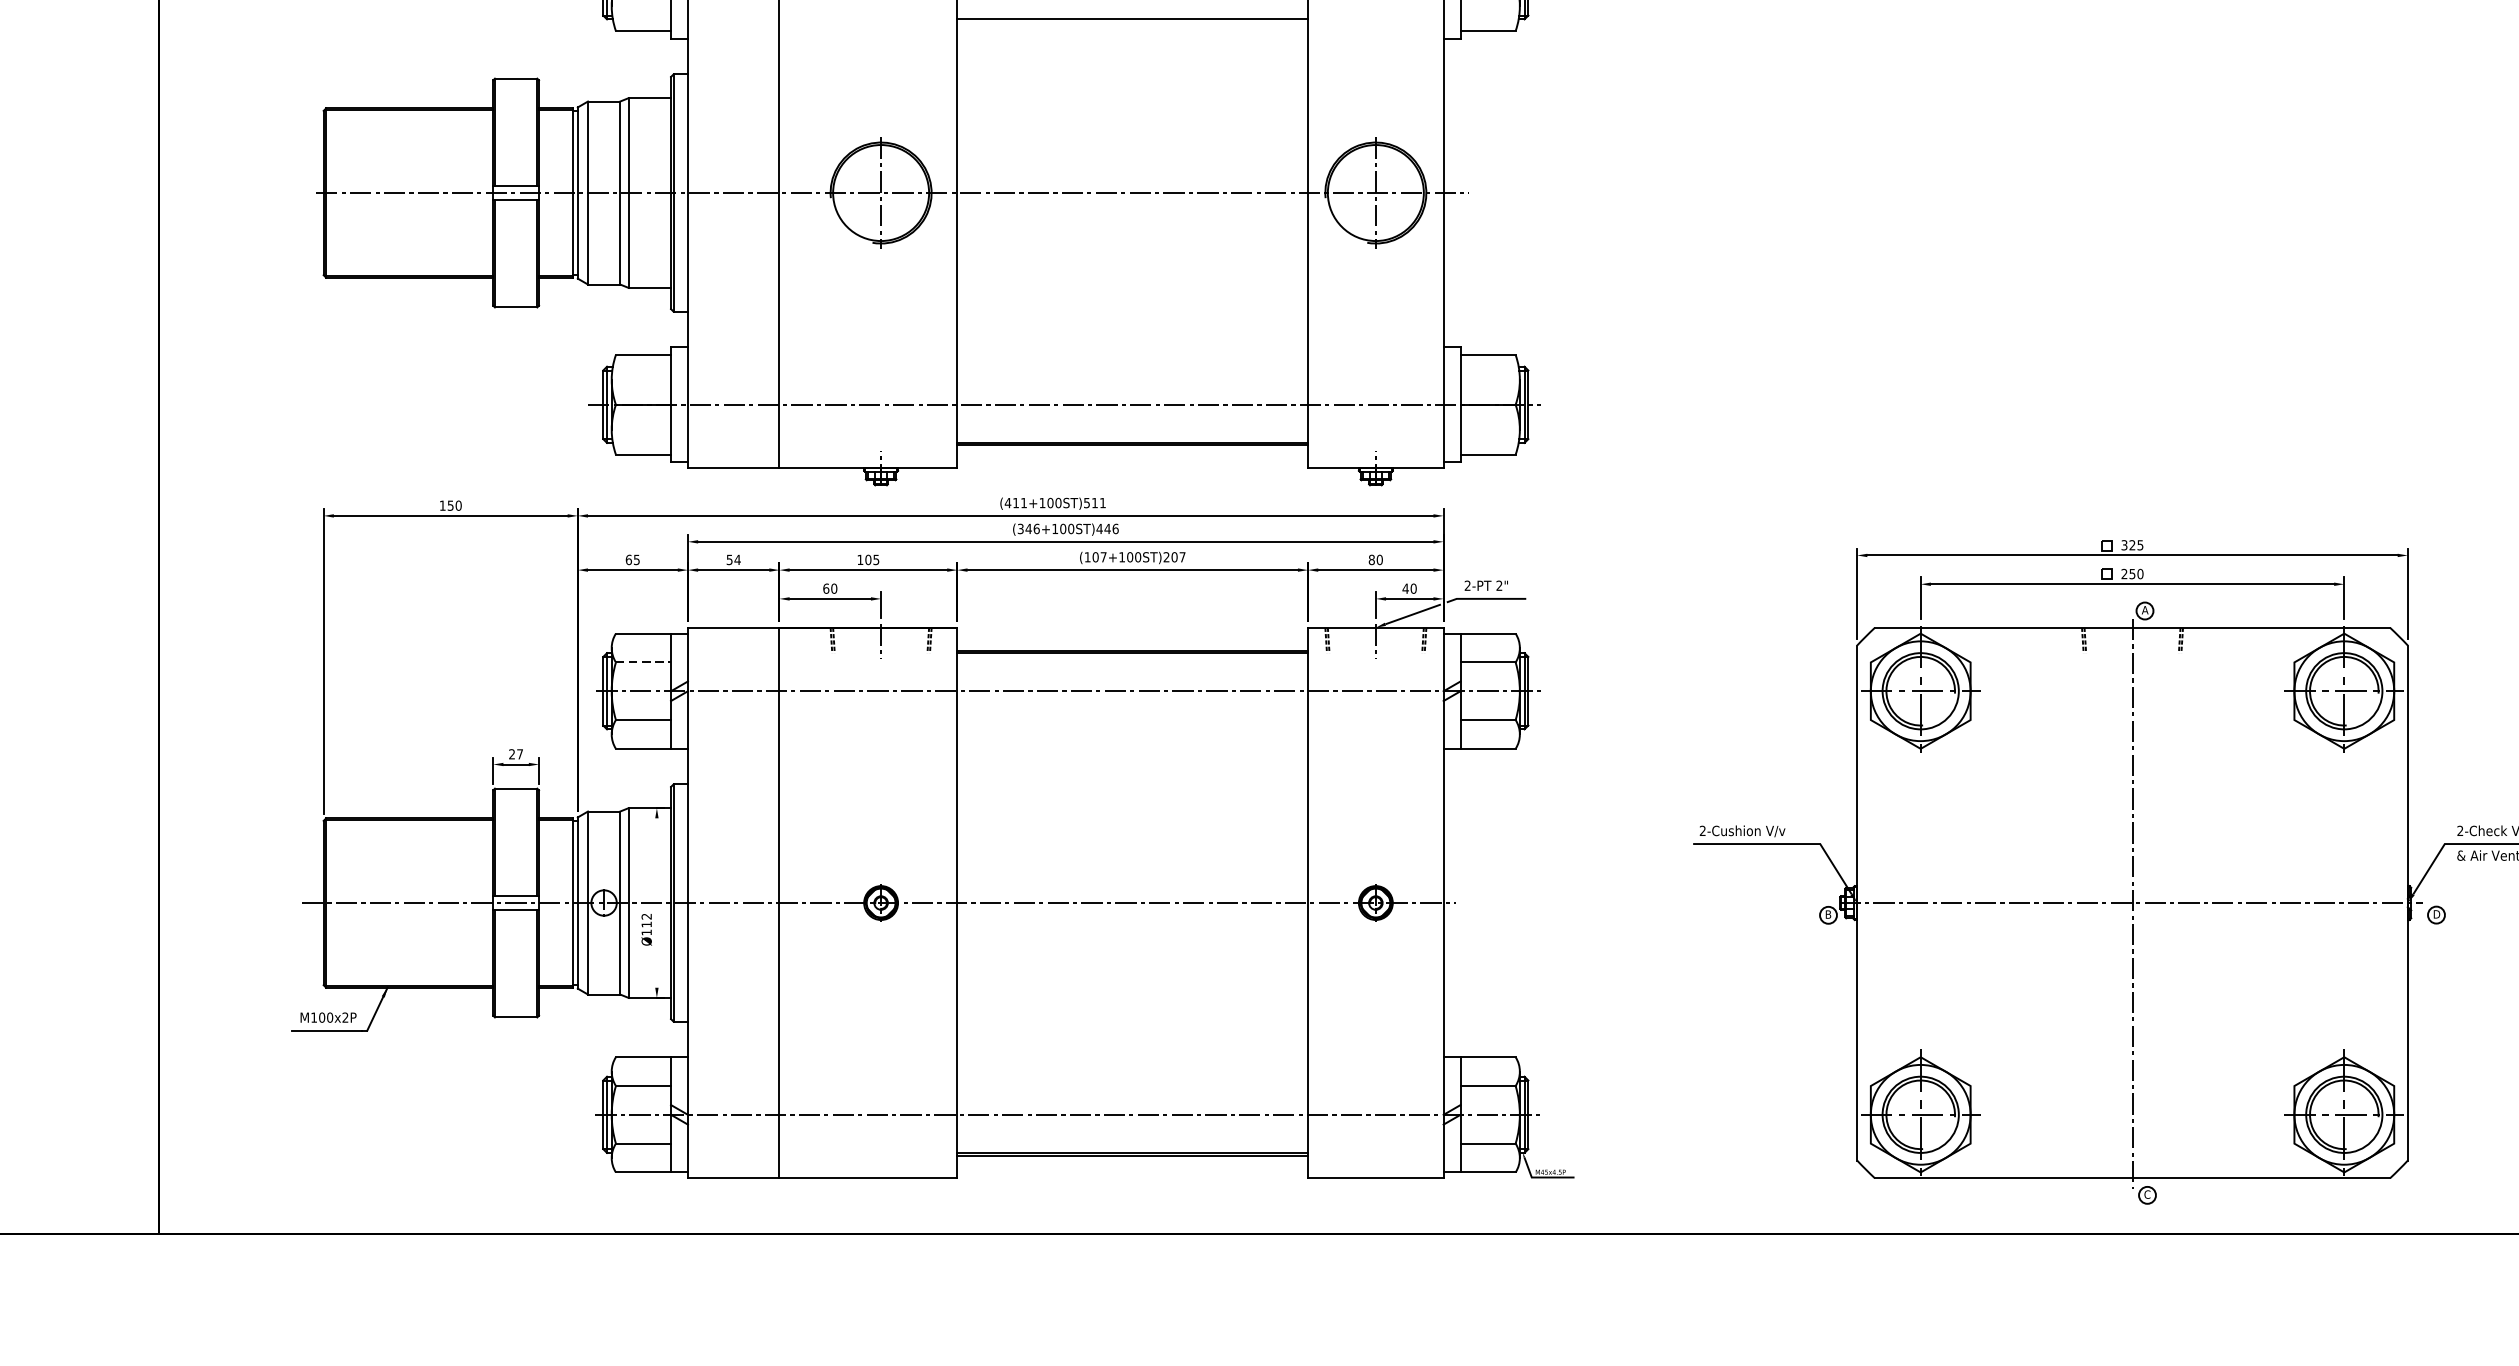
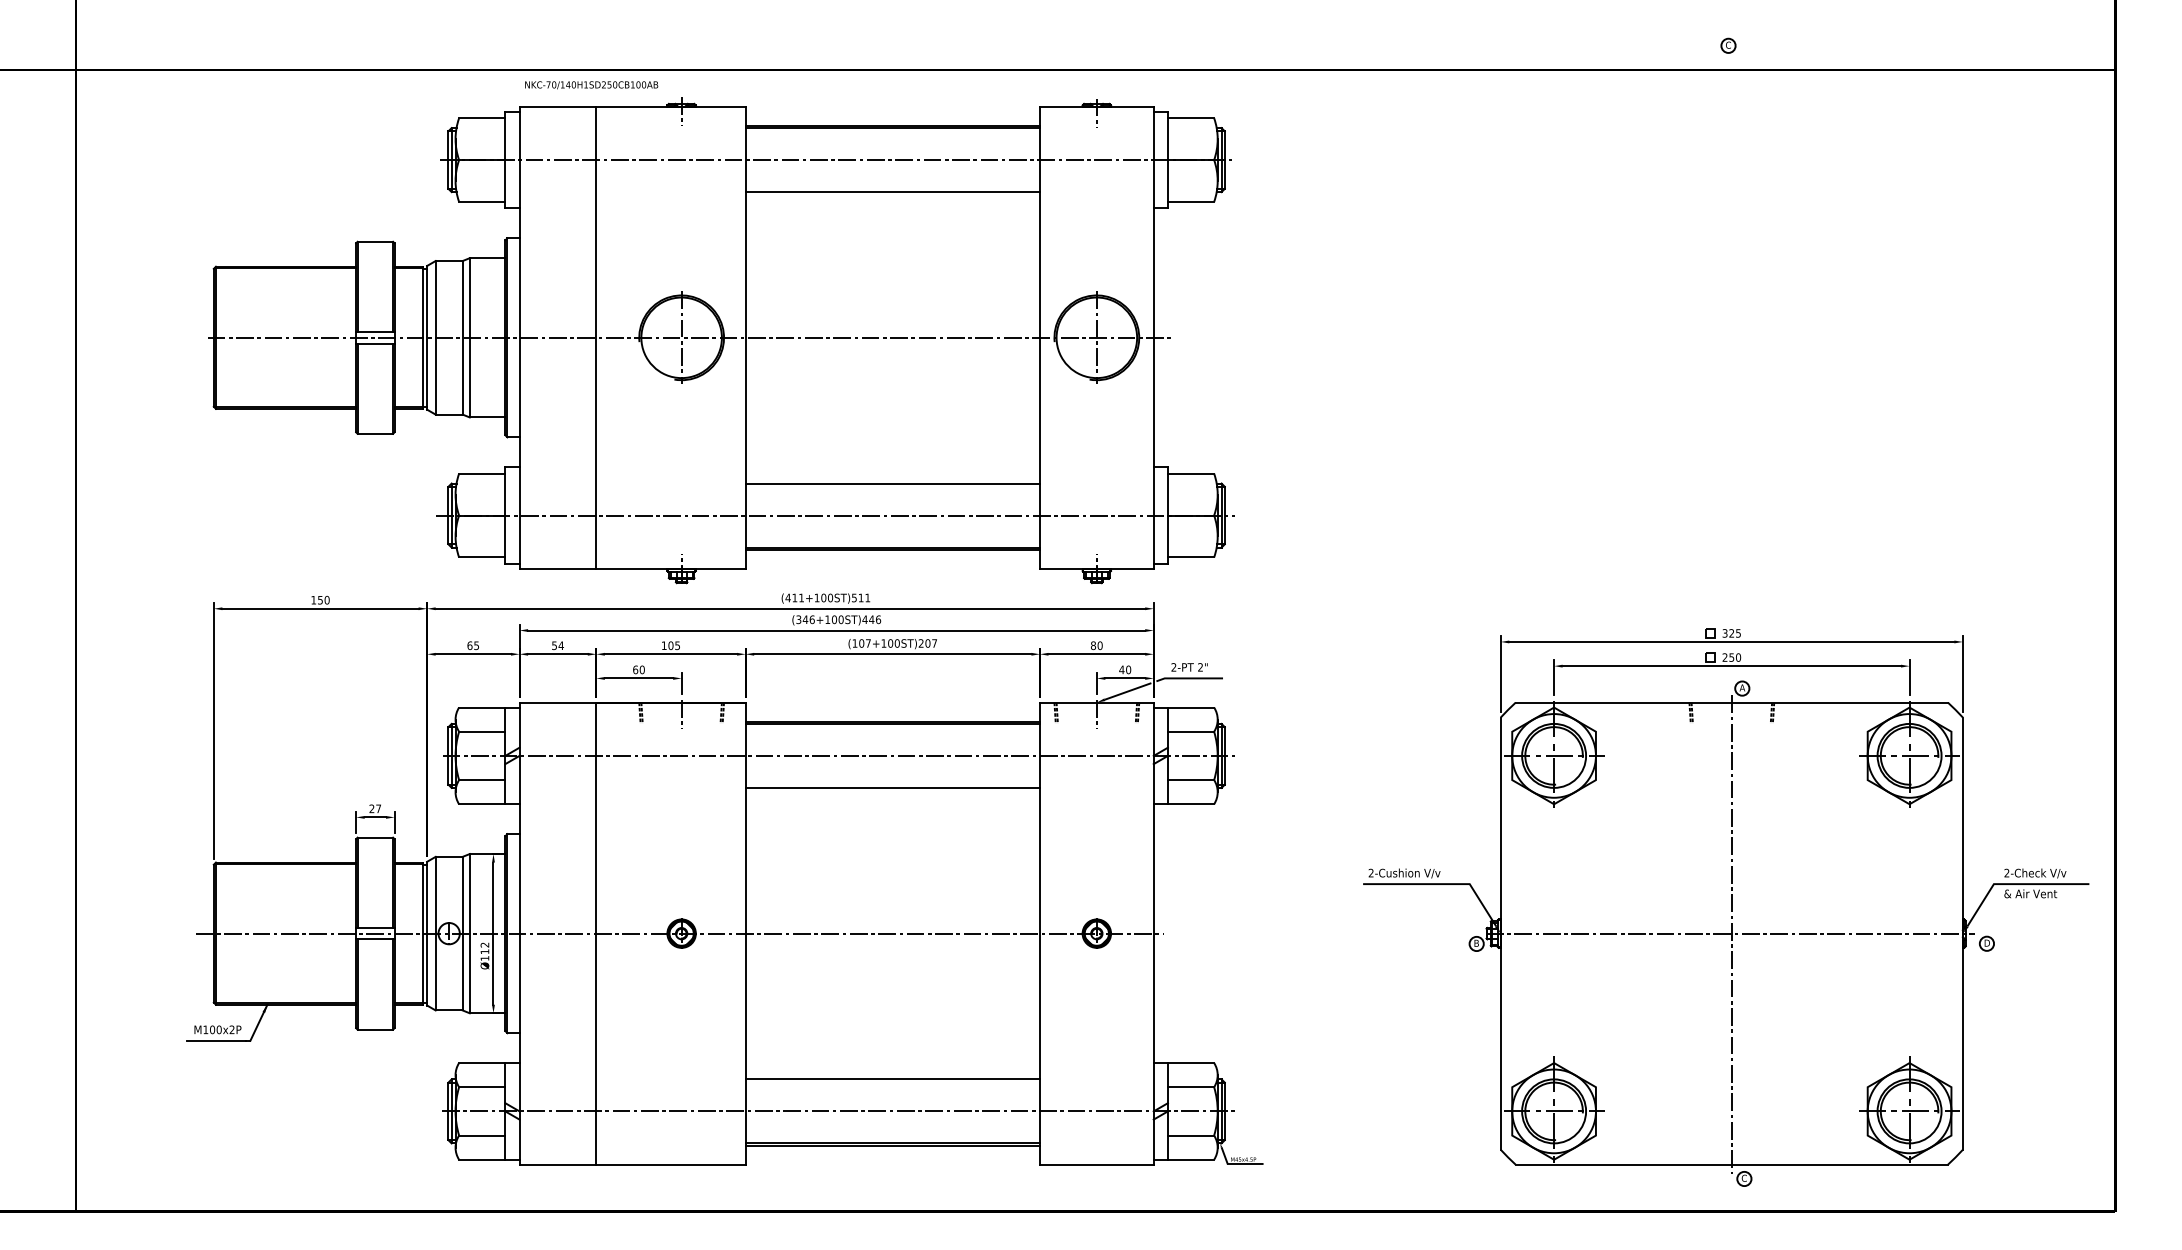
line: (1132, 366) -> (892, 483), added
line: (643, 662) -> (482, 731), dashed -> solid
line: (1132, 728) -> (892, 787), added
line: (656, 902) -> (493, 933), added
line: (1132, 1076) -> (892, 1079), added

